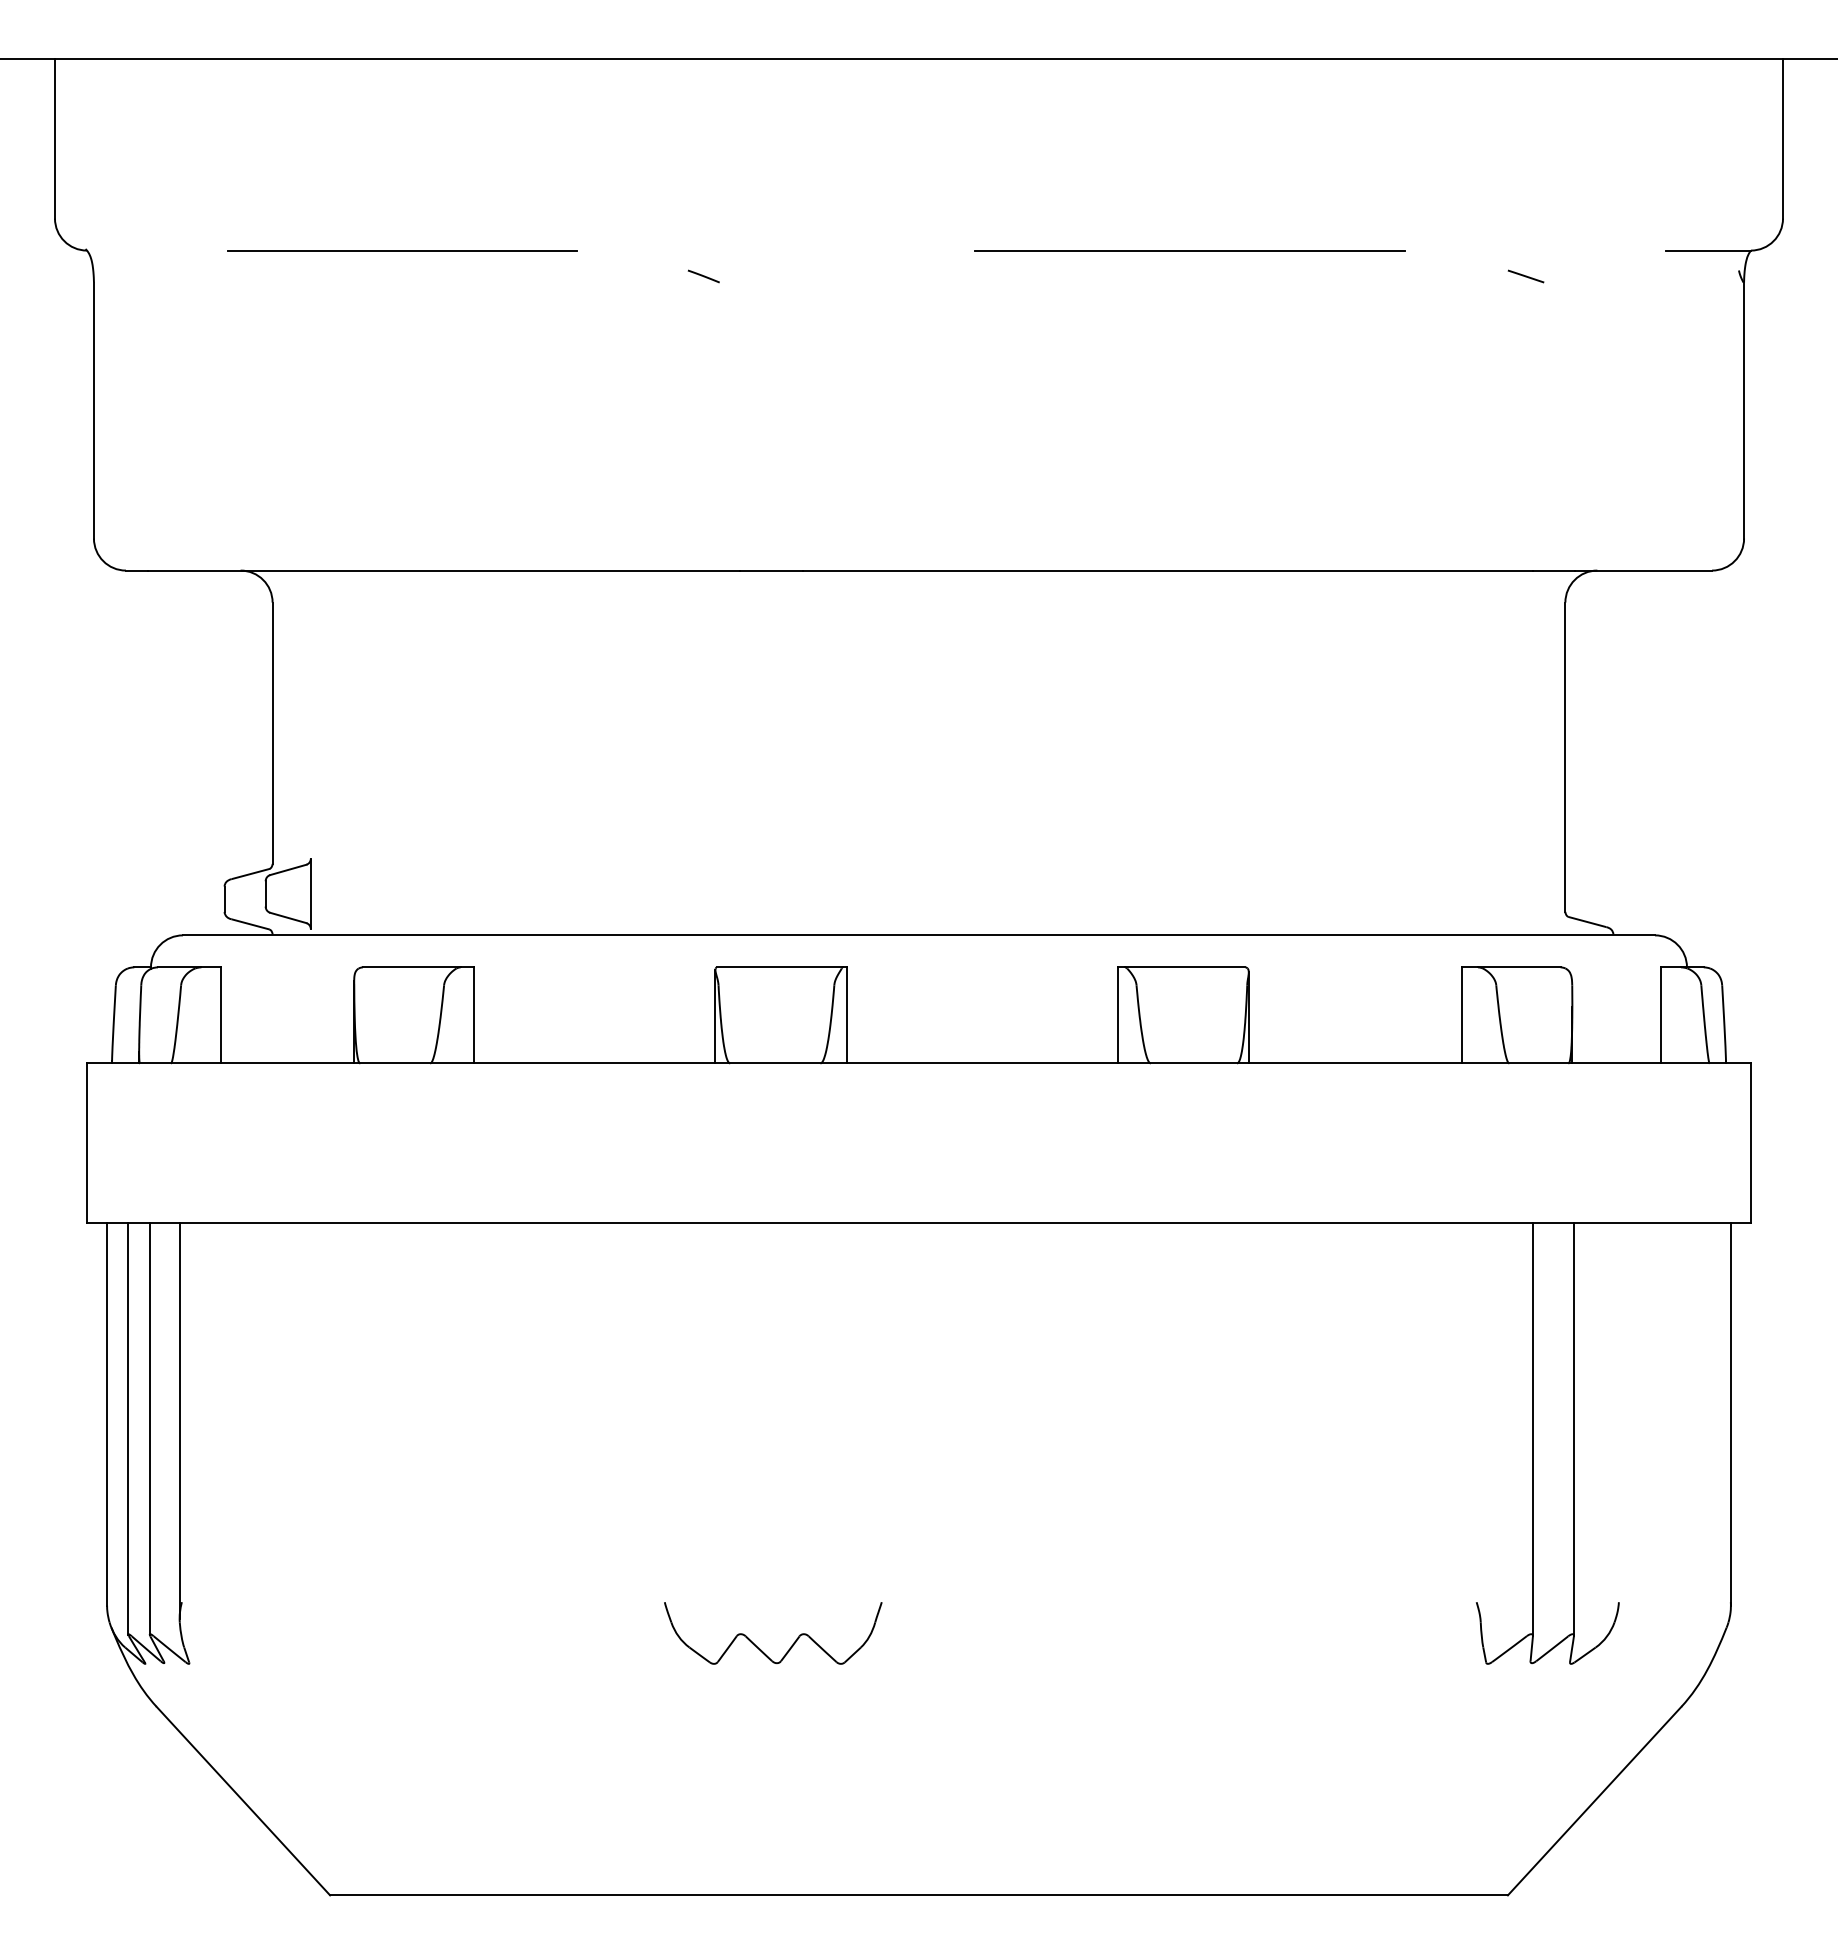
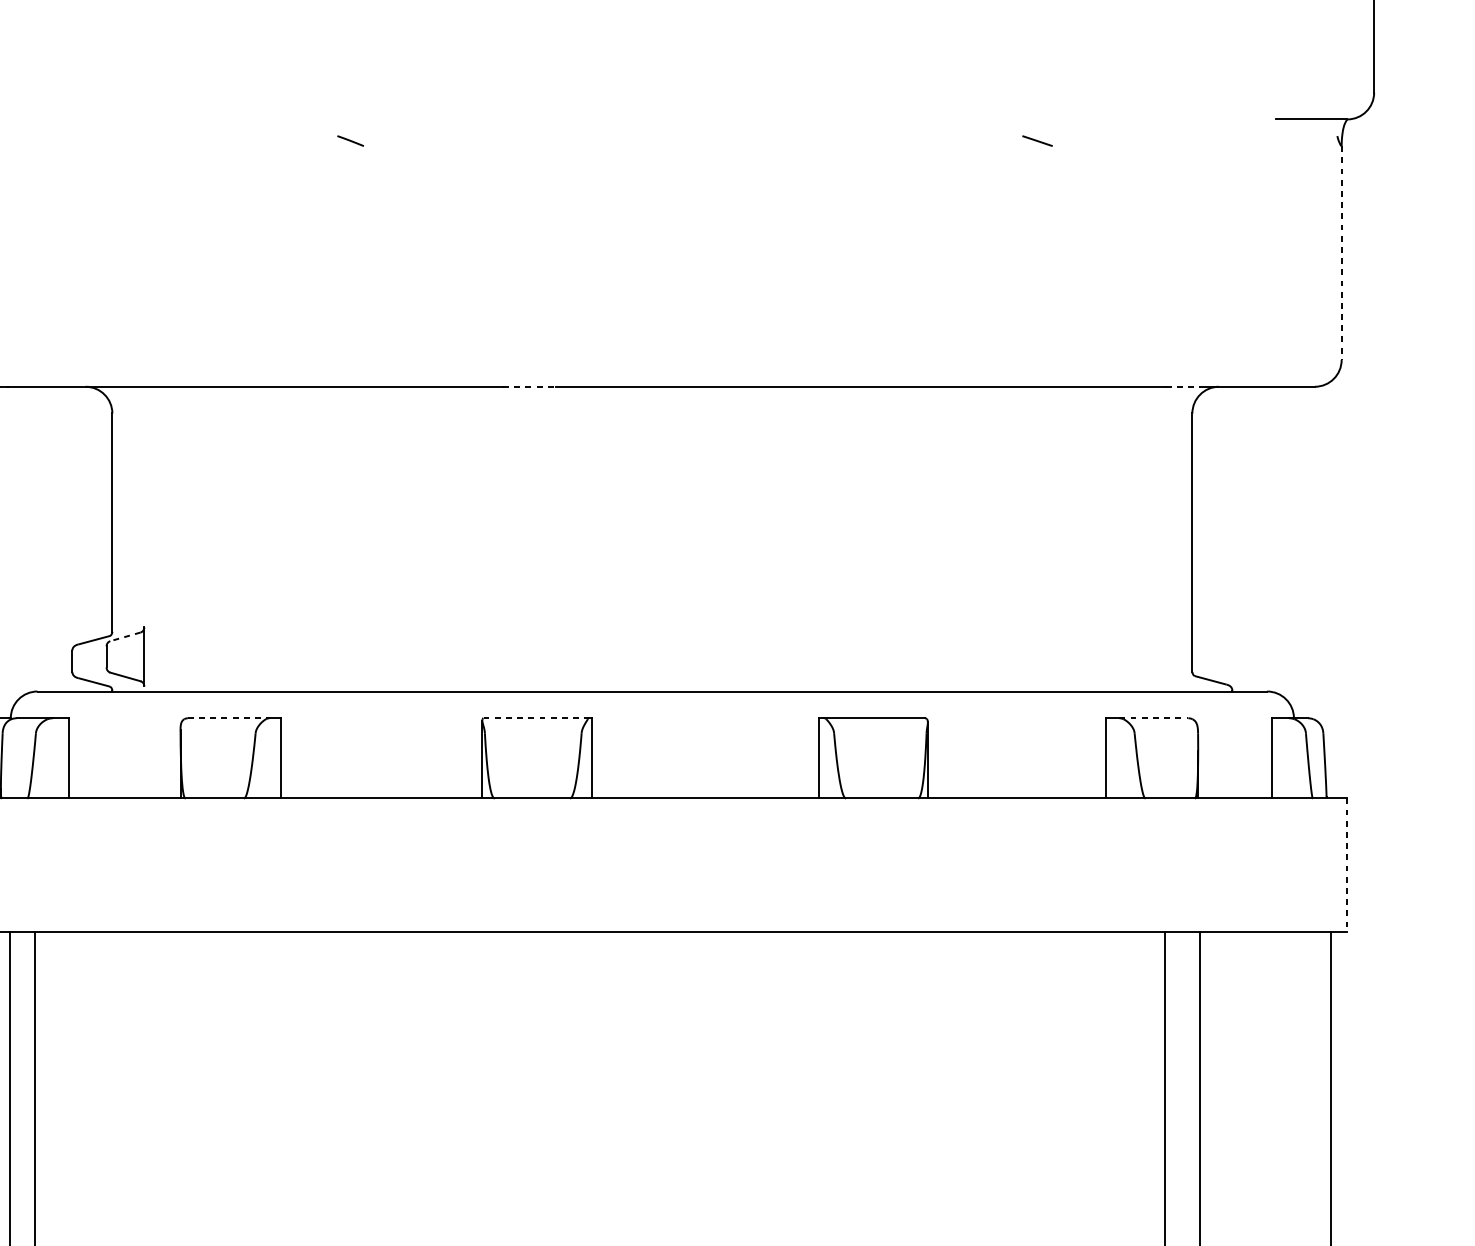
line: (402, 250) -> (220, 119), removed
line: (1190, 250) -> (879, 119), removed
line: (703, 276) -> (350, 141), moved
line: (1525, 276) -> (1037, 141), moved
line: (1744, 410) -> (1342, 253), solid -> dashed
line: (771, 570) -> (529, 386), solid -> dashed
line: (1554, 570) -> (1183, 386), solid -> dashed
line: (288, 869) -> (125, 636), solid -> dashed
line: (411, 967) -> (228, 718), solid -> dashed
line: (780, 967) -> (536, 718), solid -> dashed
line: (1519, 967) -> (1154, 718), solid -> dashed
line: (1750, 1143) -> (1347, 865), solid -> dashed

